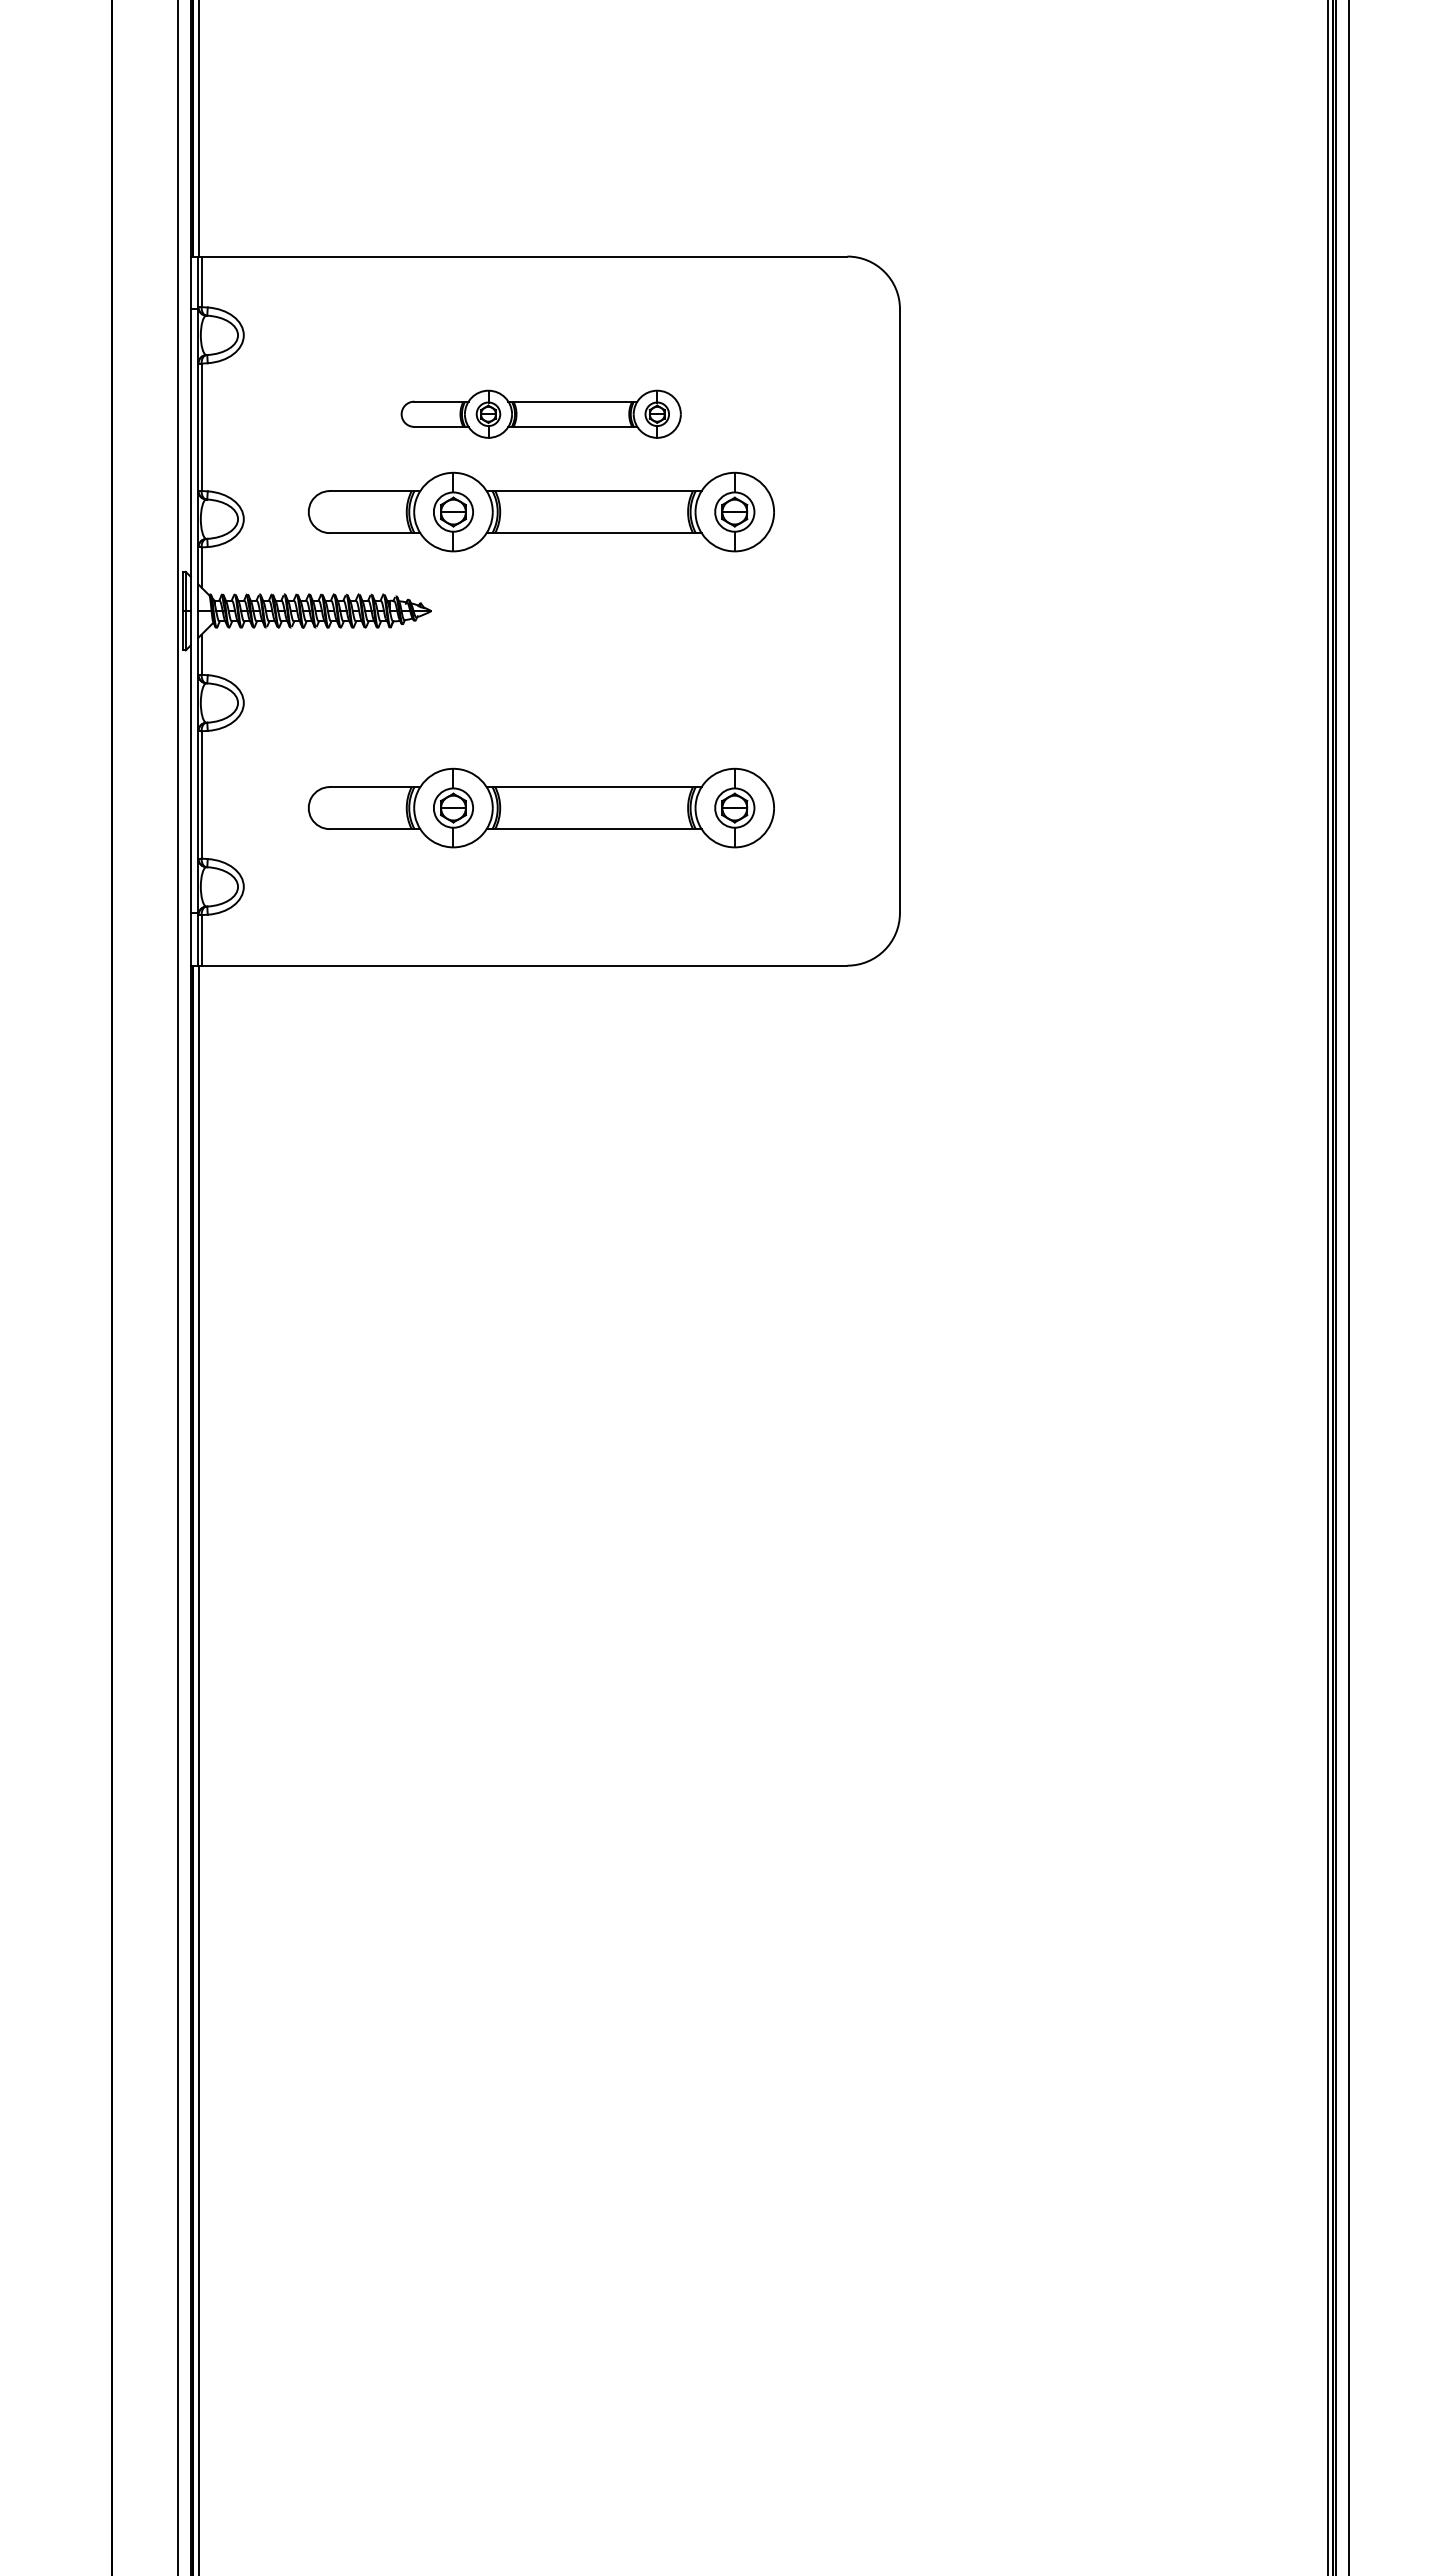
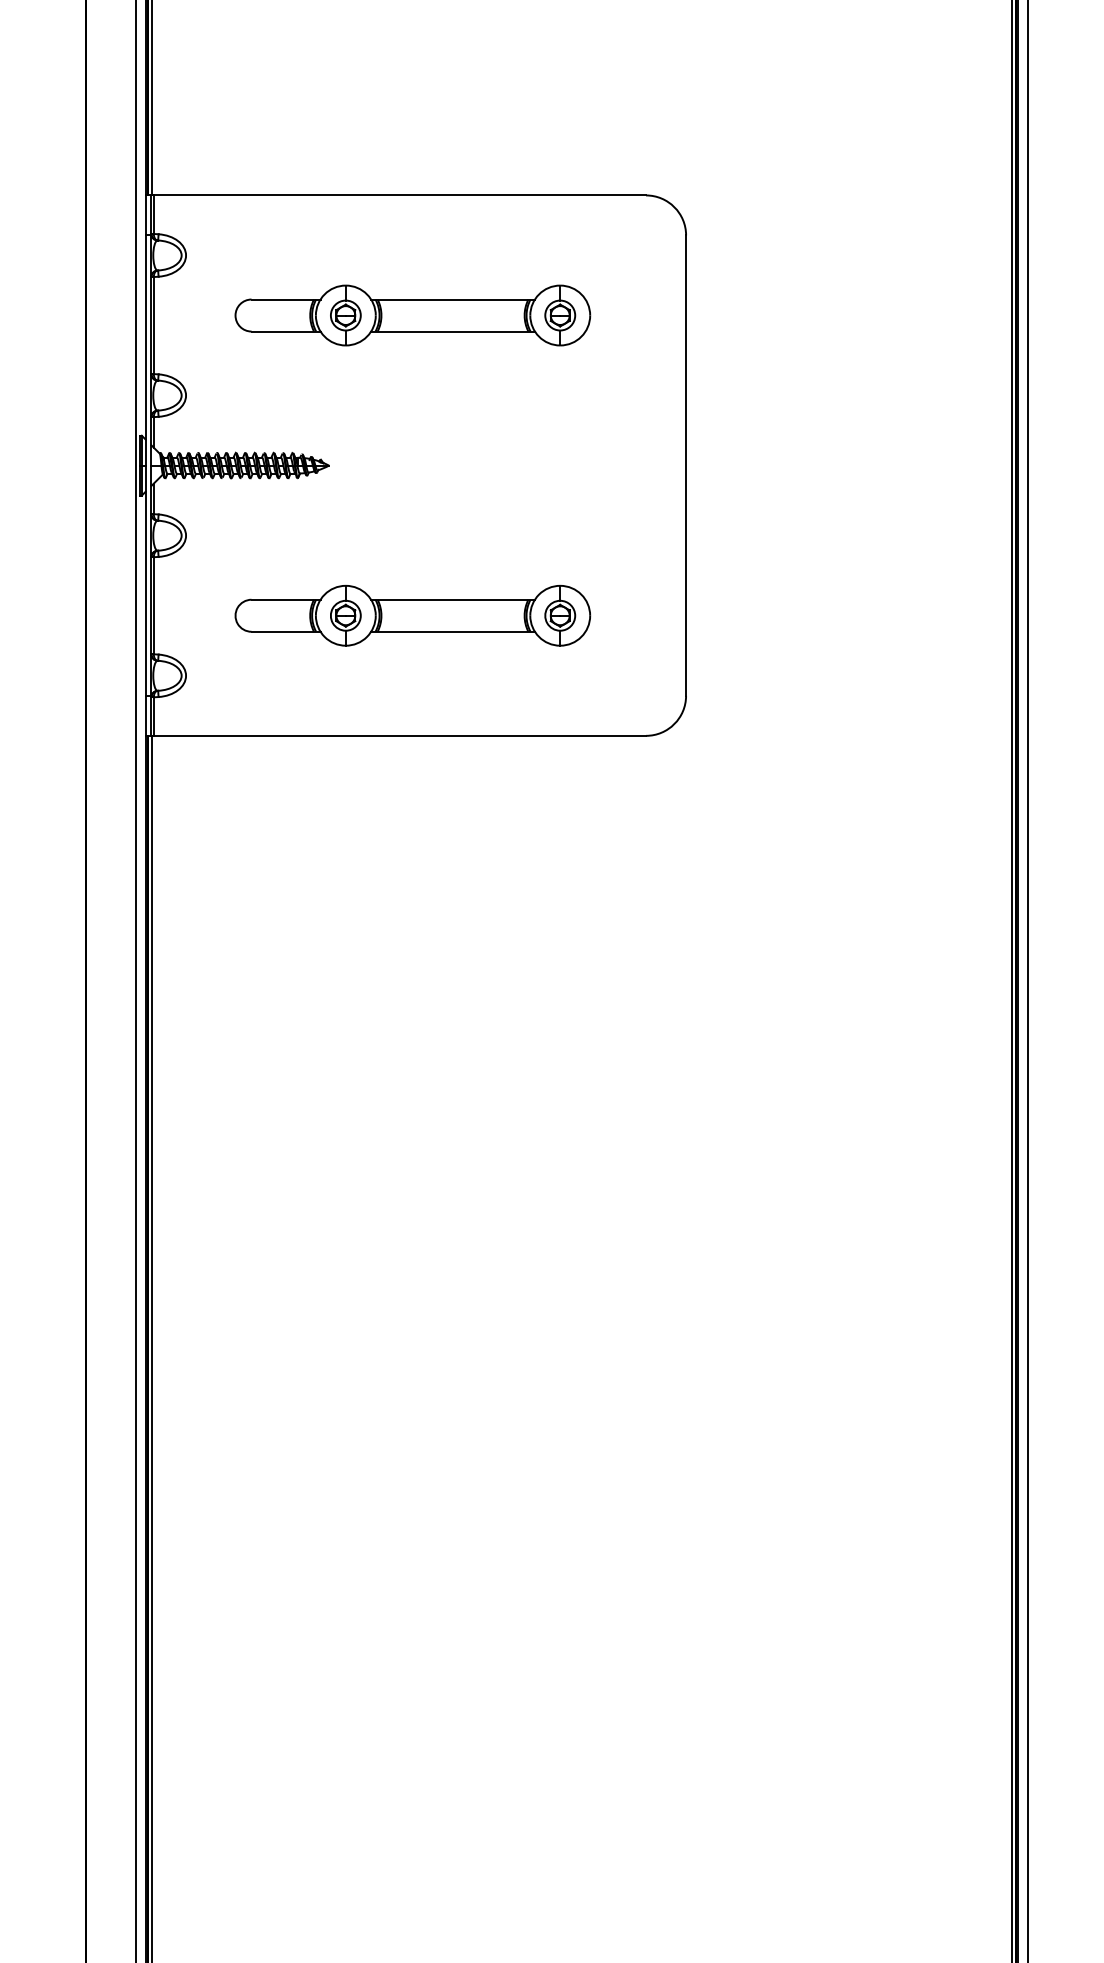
part: (540, 414) -> (412, 315), size x1.67
part: (541, 511) -> (412, 389), removed

